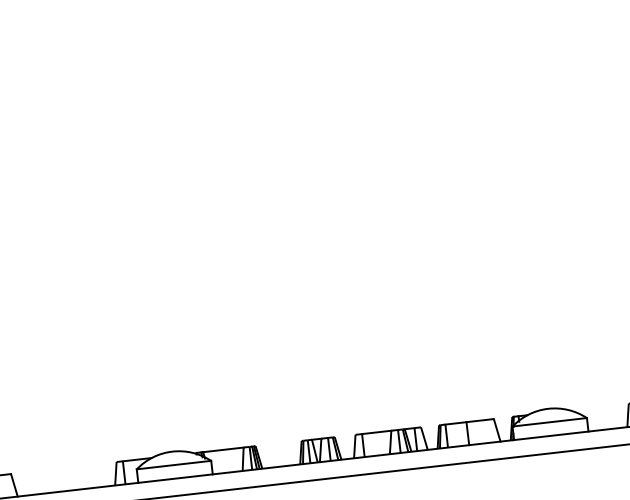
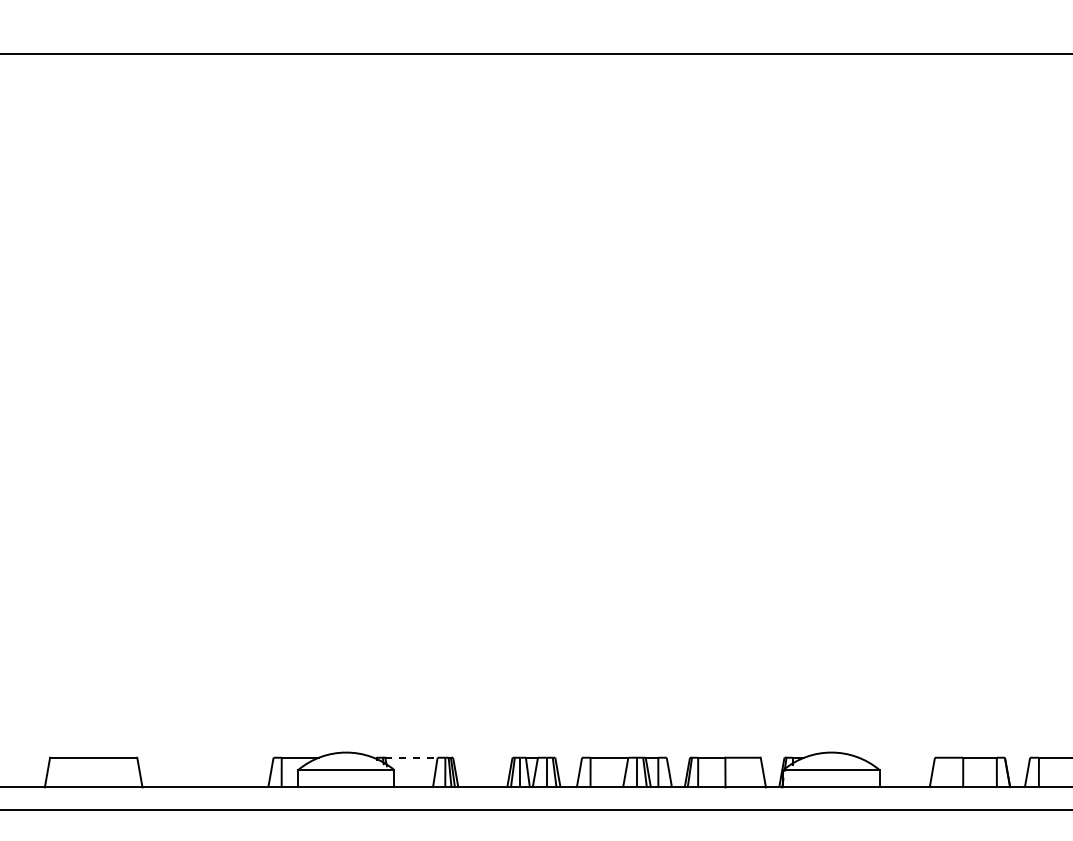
line: (223, 449) -> (411, 757), solid -> dashed

